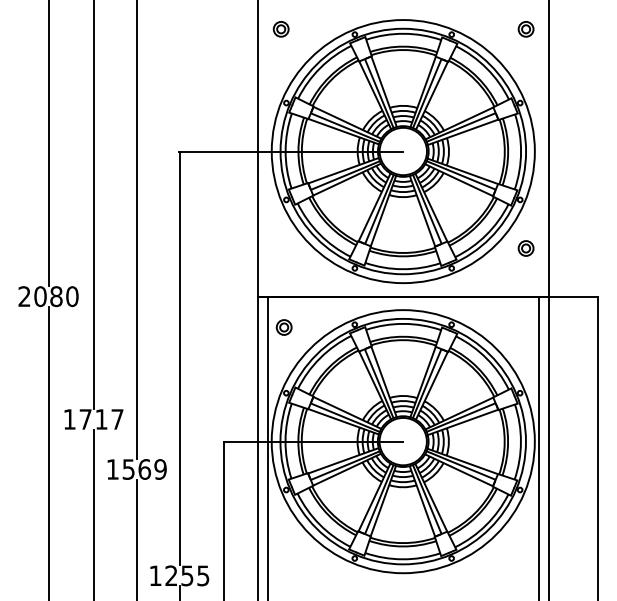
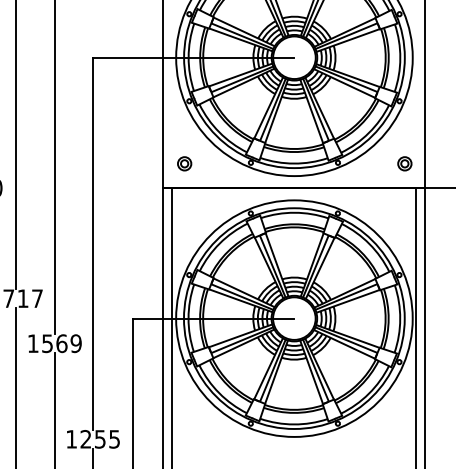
part: (525, 248) -> (404, 163), moved
part: (283, 327) -> (184, 163), moved

